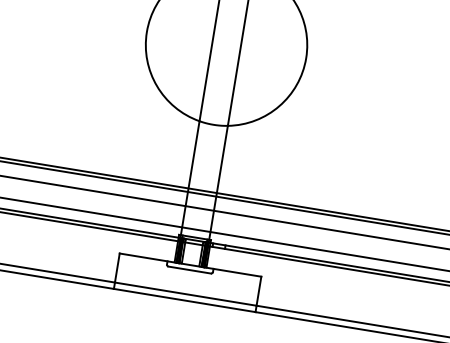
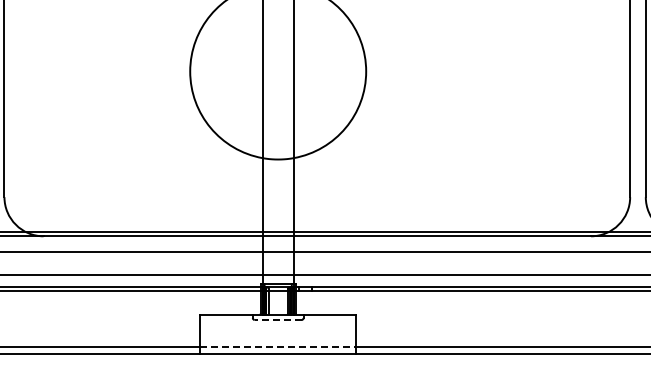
line: (189, 269) -> (277, 319), solid -> dashed
line: (186, 294) -> (278, 346), solid -> dashed

